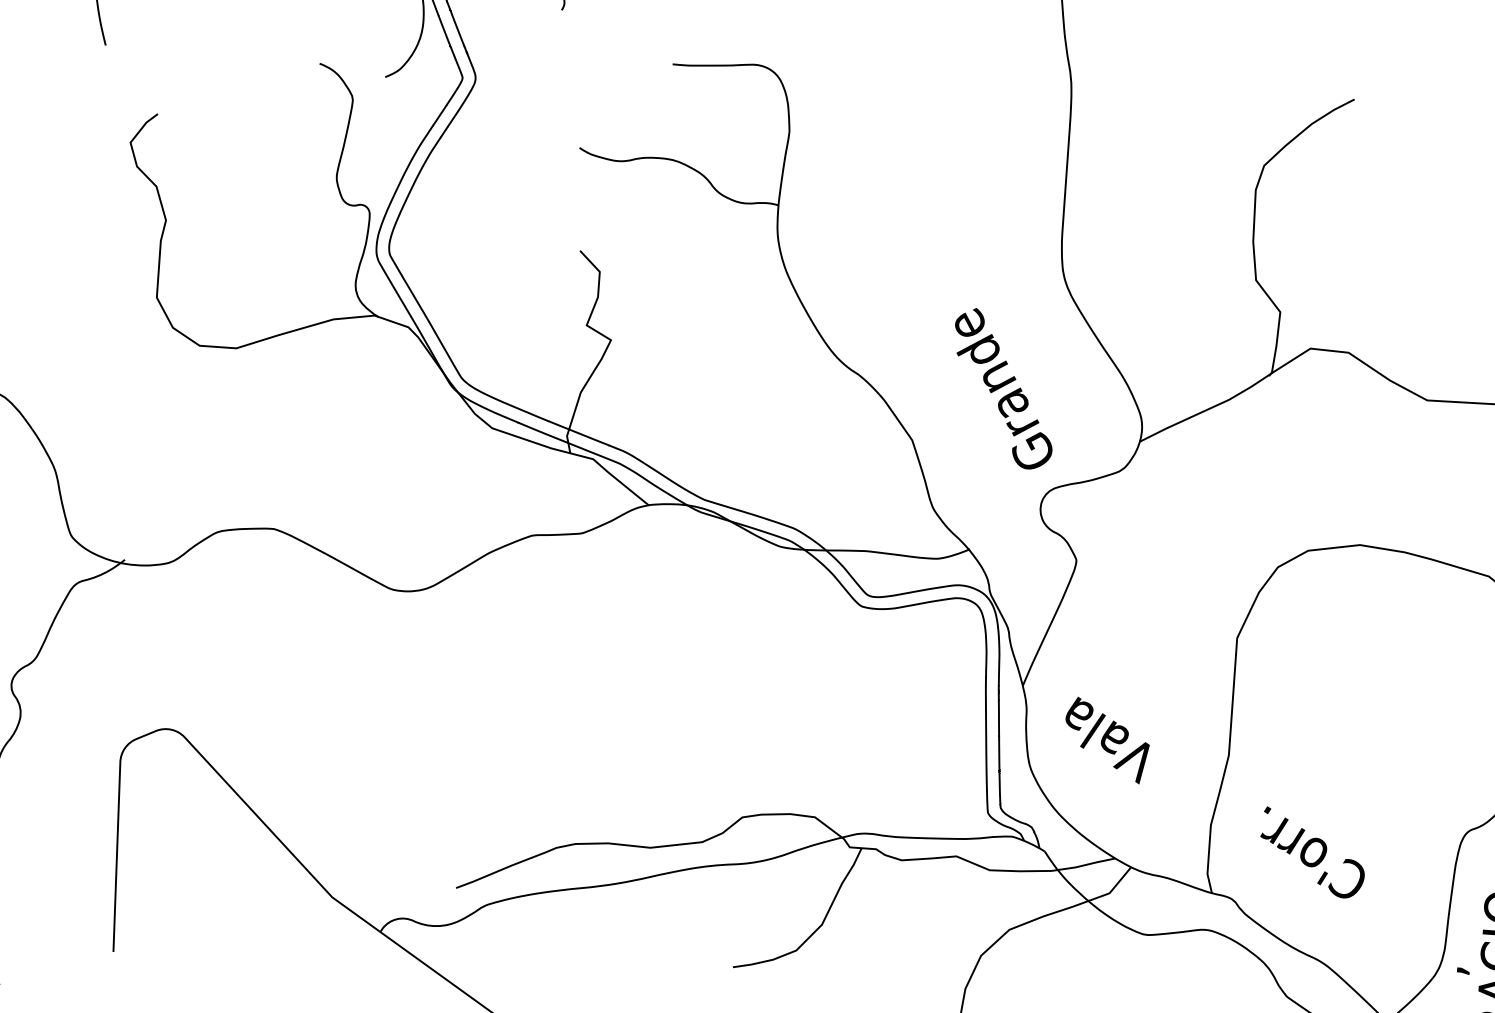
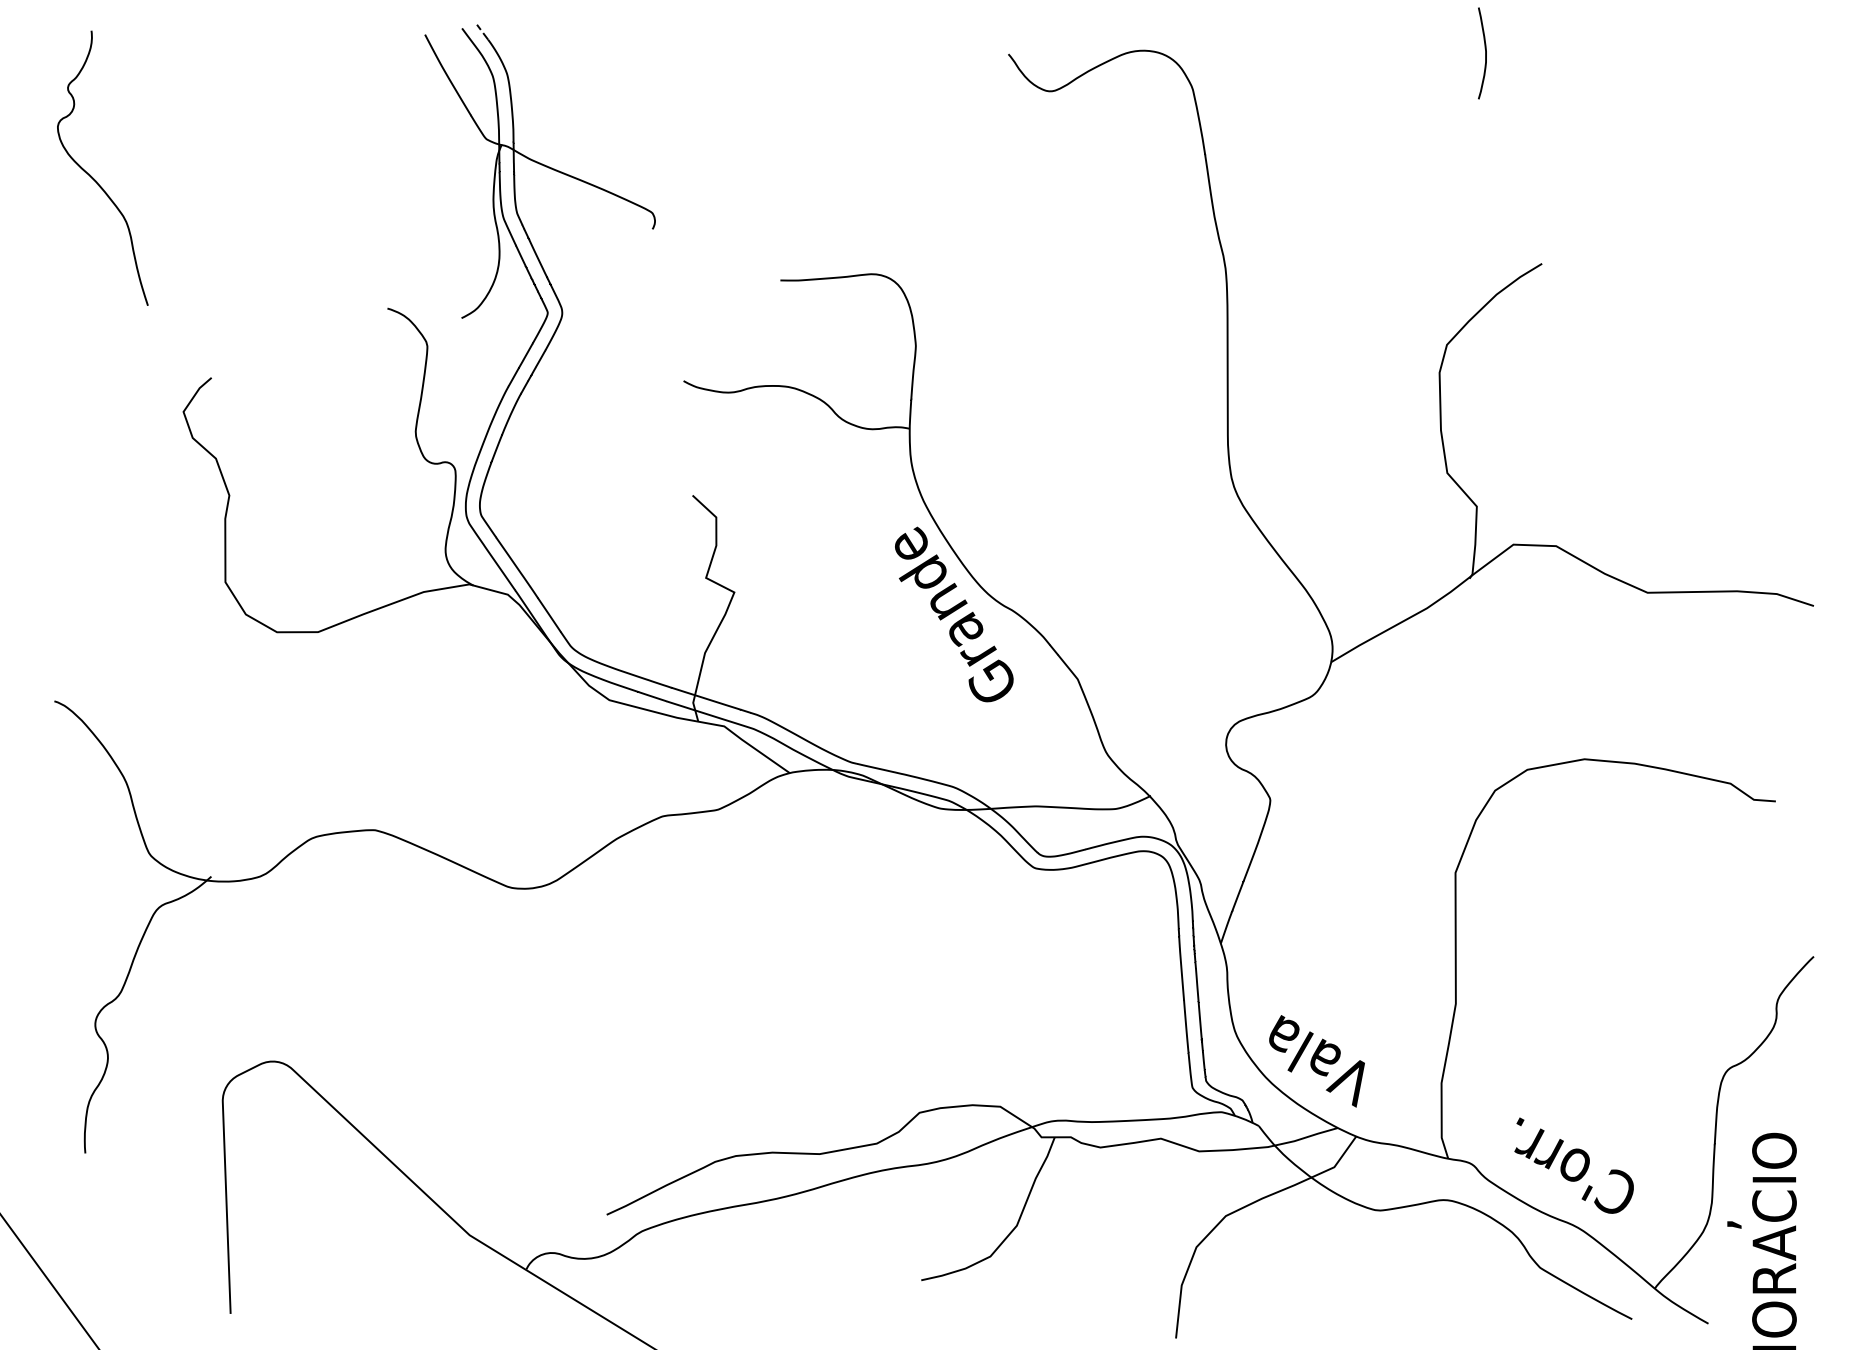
text: (1003, 388) -> (954, 614), moved
text: (1106, 740) -> (1316, 1061), moved
text: (1312, 852) -> (1573, 1165), moved

